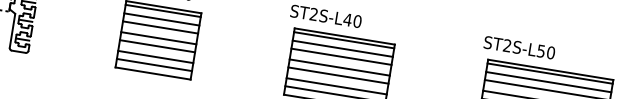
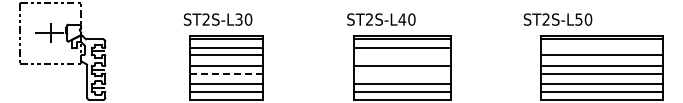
line: (158, 46) -> (227, 73), solid -> dashed
text: (519, 47) -> (557, 19), moved
line: (340, 56) -> (401, 55), removed
line: (337, 75) -> (401, 73), removed
line: (548, 81) -> (601, 47), removed

